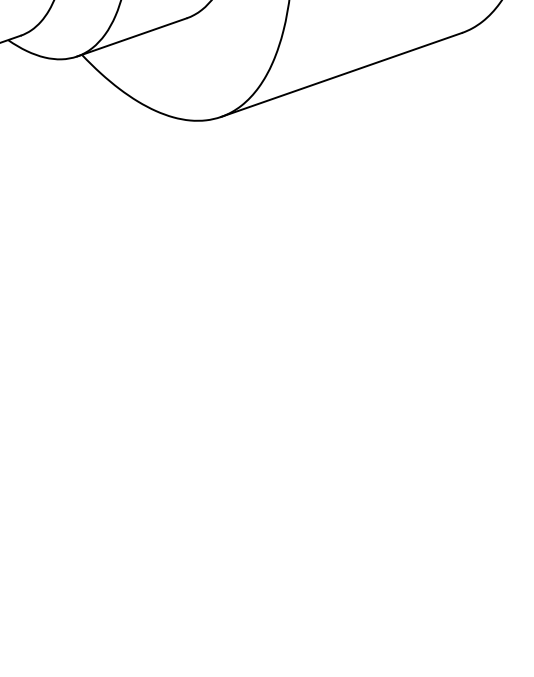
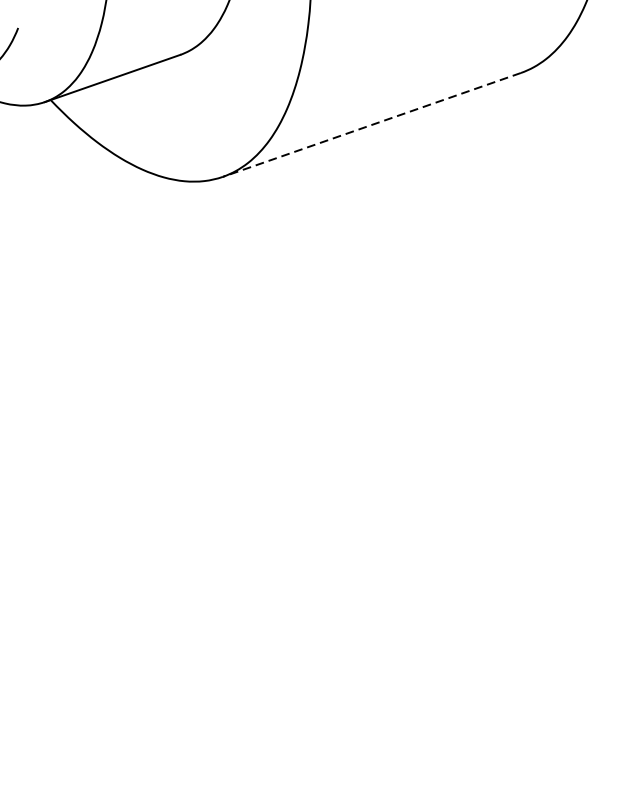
line: (341, 74) -> (371, 124), solid -> dashed

